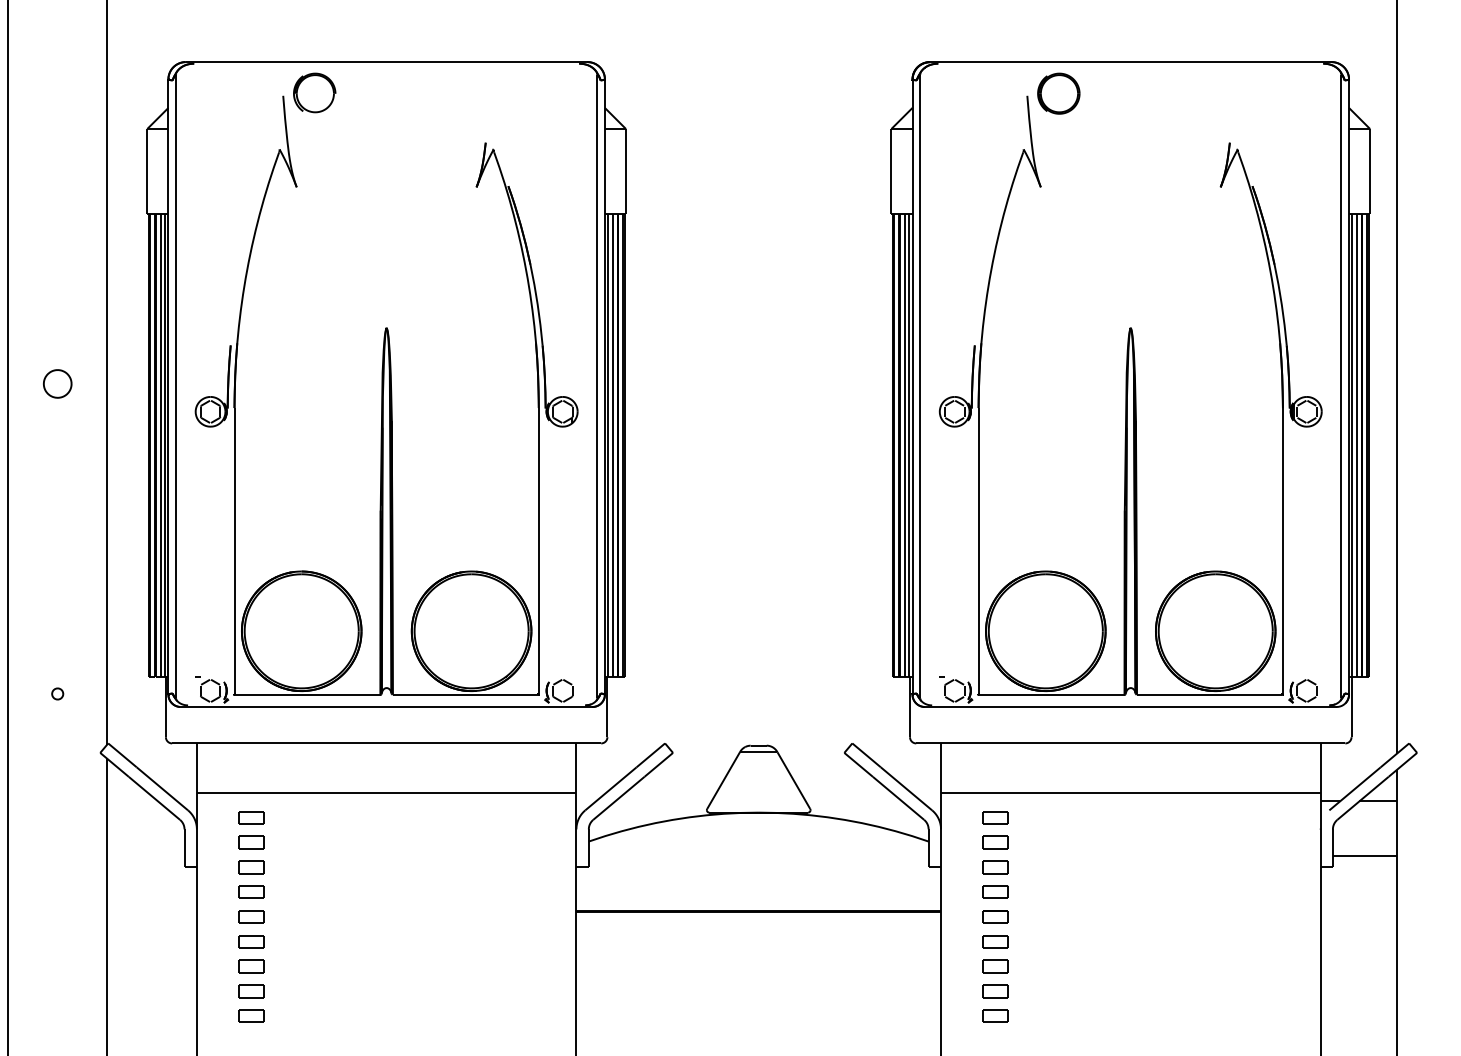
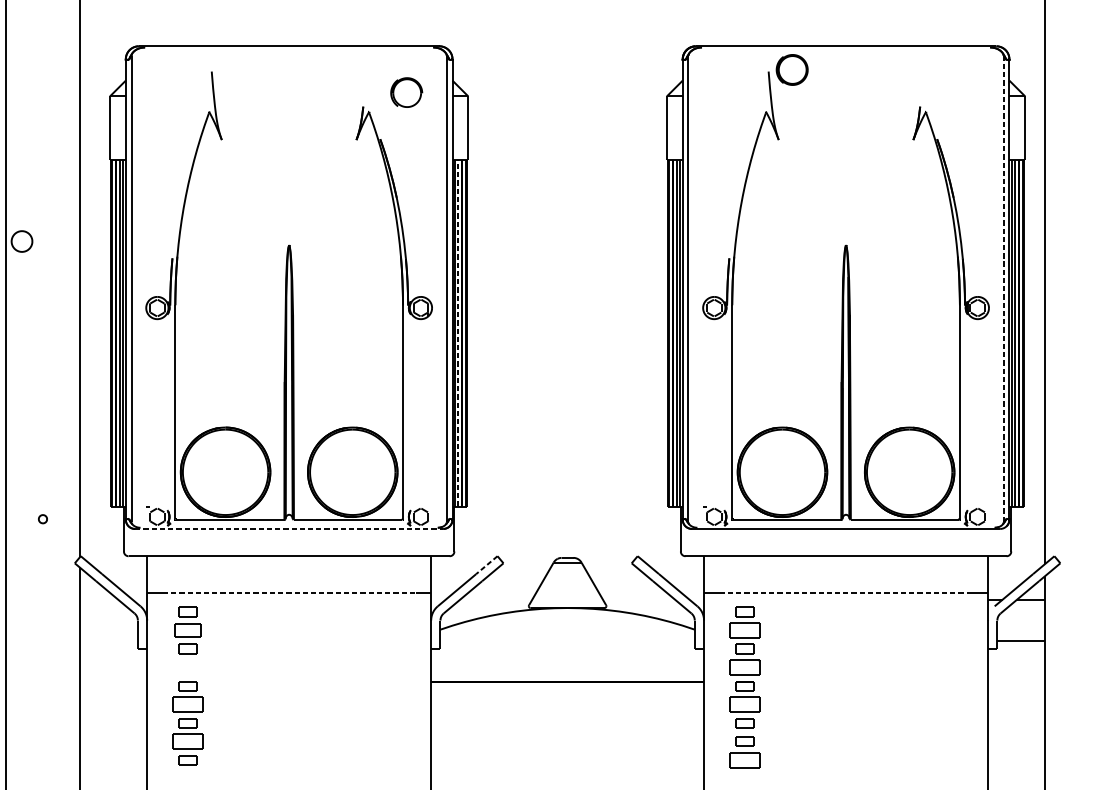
part: (314, 92) -> (406, 92), moved
part: (57, 383) -> (21, 241), moved
line: (1341, 386) -> (1003, 289), solid -> dashed
line: (612, 445) -> (458, 333), solid -> dashed
line: (386, 706) -> (289, 528), solid -> dashed
line: (650, 755) -> (486, 565), solid -> dashed
line: (386, 793) -> (289, 593), solid -> dashed
line: (1130, 793) -> (845, 593), solid -> dashed
part: (251, 842) -> (188, 630), size x1.4
part: (995, 842) -> (744, 630), size x1.6
part: (251, 891) -> (188, 667), removed
part: (995, 891) -> (744, 667), size x1.6
part: (251, 941) -> (188, 704), size x1.6
part: (995, 941) -> (744, 704), size x1.6
part: (251, 991) -> (188, 741), size x1.6
part: (995, 1015) -> (744, 759), size x1.6

